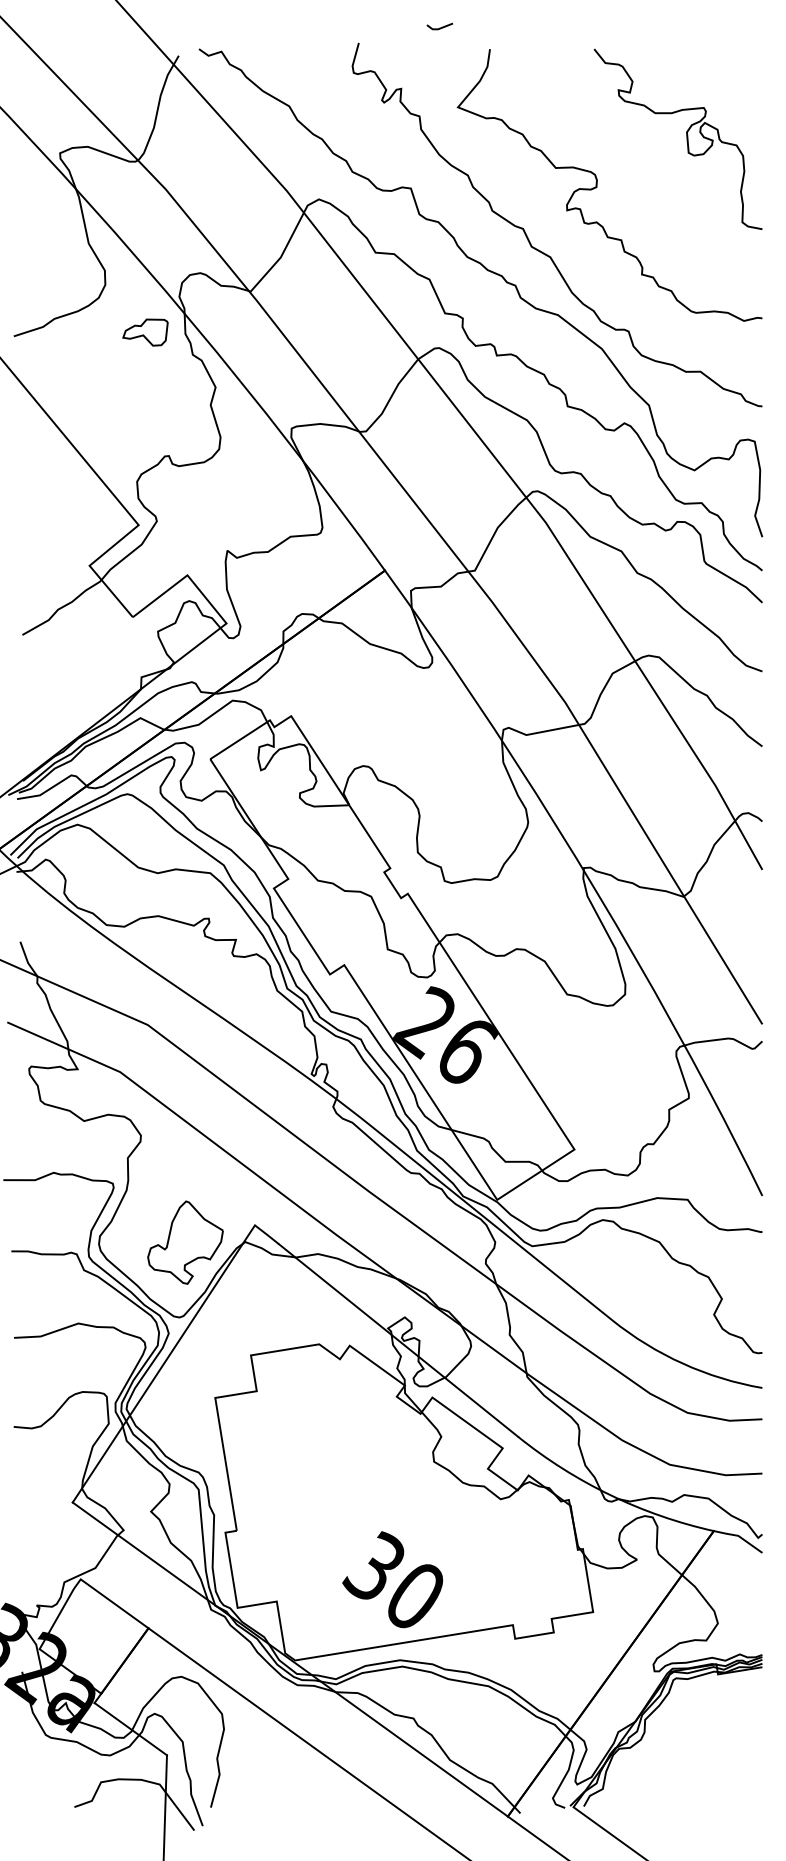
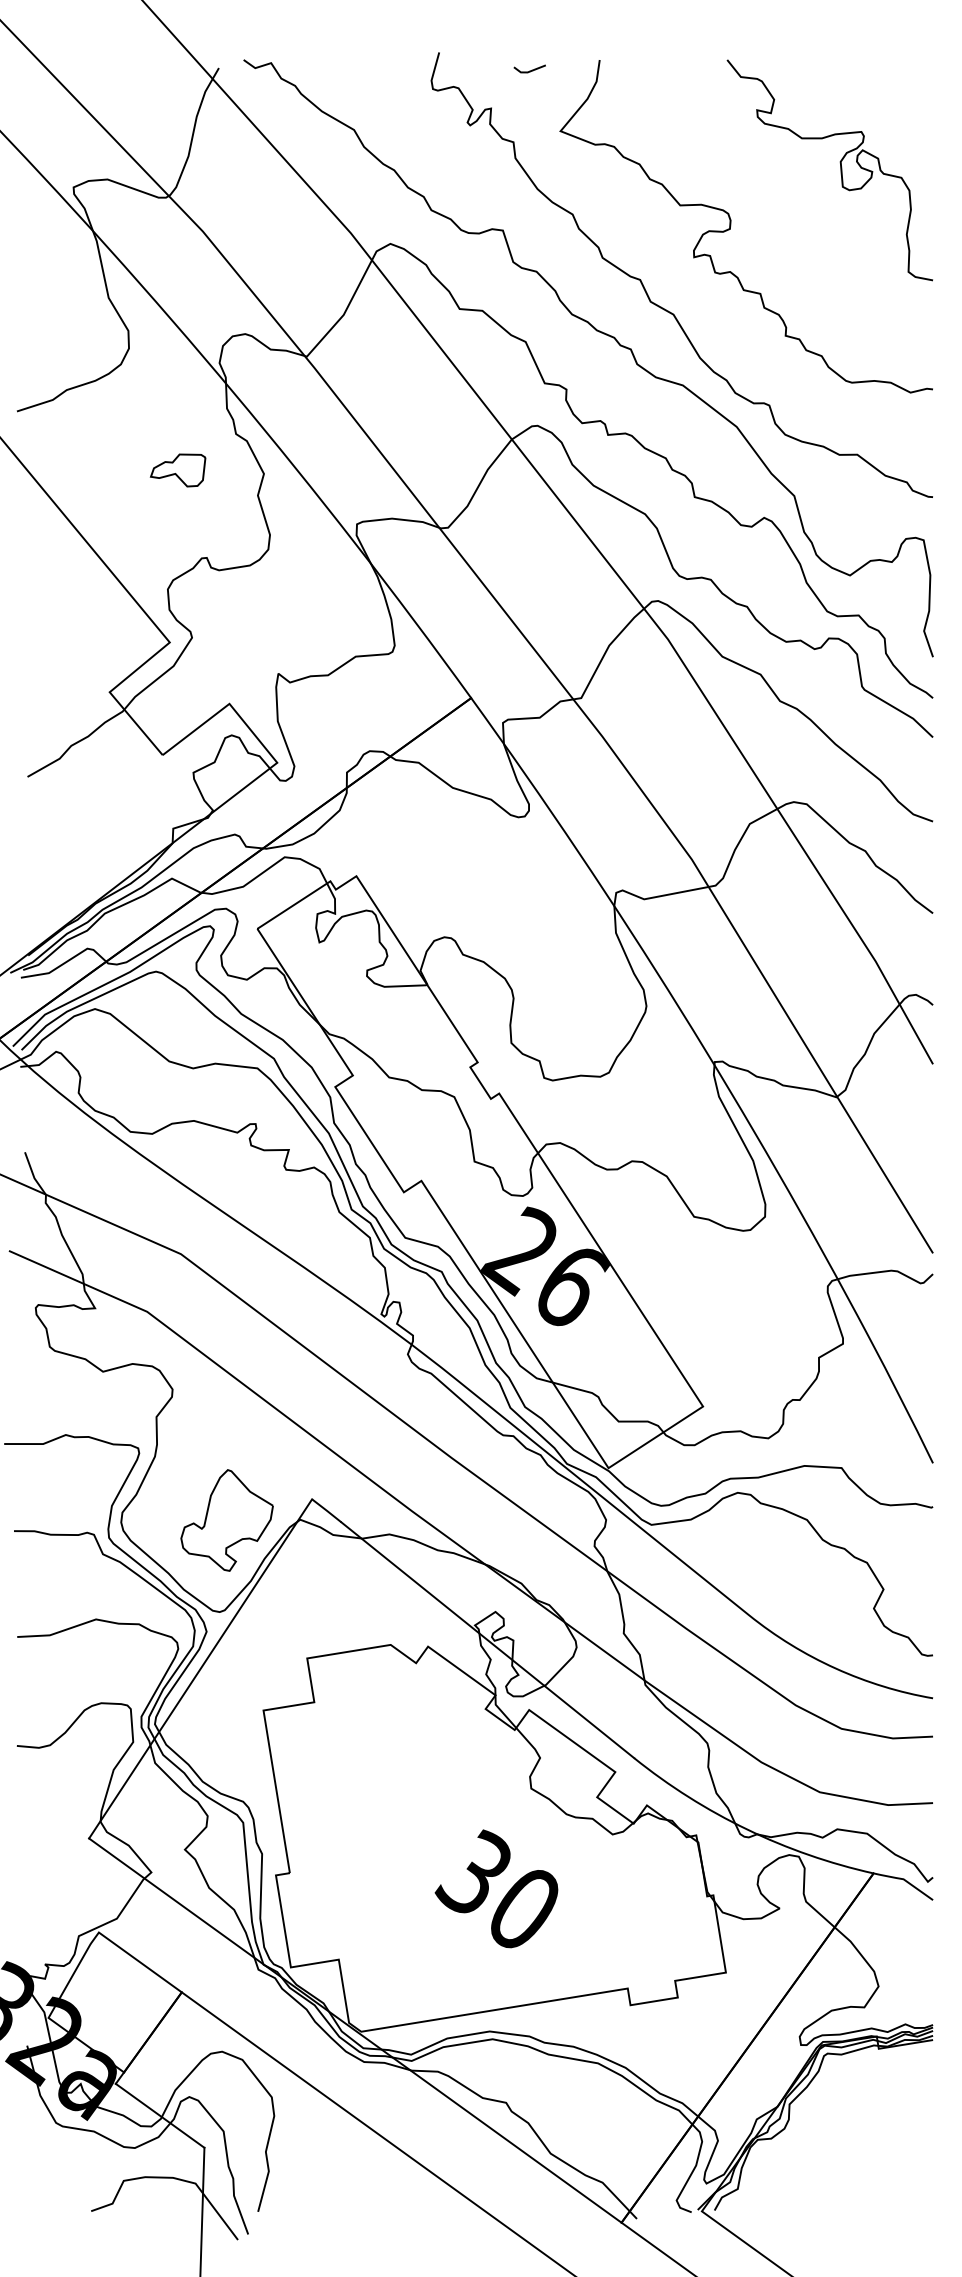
line: (439, 27) -> (529, 70), moved
part: (145, 332) -> (178, 470), moved
text: (392, 1579) -> (496, 1888), moved

